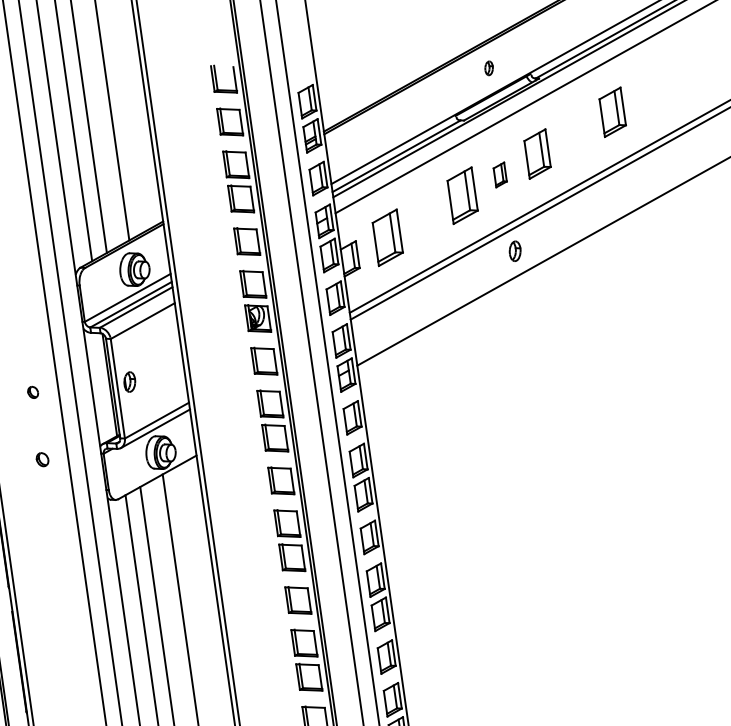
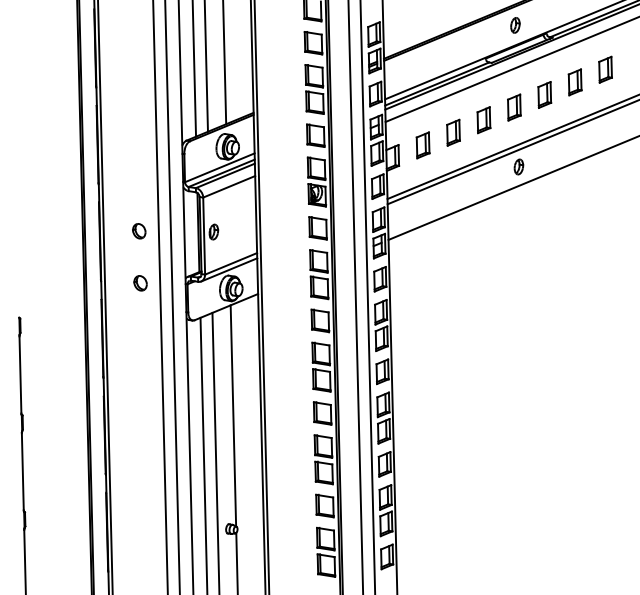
part: (489, 68) -> (515, 25), size x1.43
part: (612, 111) -> (605, 69), size x0.71
part: (574, 133) -> (574, 82), added
part: (537, 153) -> (544, 94), size x0.71
part: (500, 174) -> (514, 107), size x1.43
part: (462, 196) -> (483, 120), size x0.62
part: (425, 216) -> (453, 132), added
part: (386, 238) -> (422, 145), size x0.62
part: (33, 392) -> (139, 231), size x1.67
part: (42, 459) -> (140, 283), size x1.43

